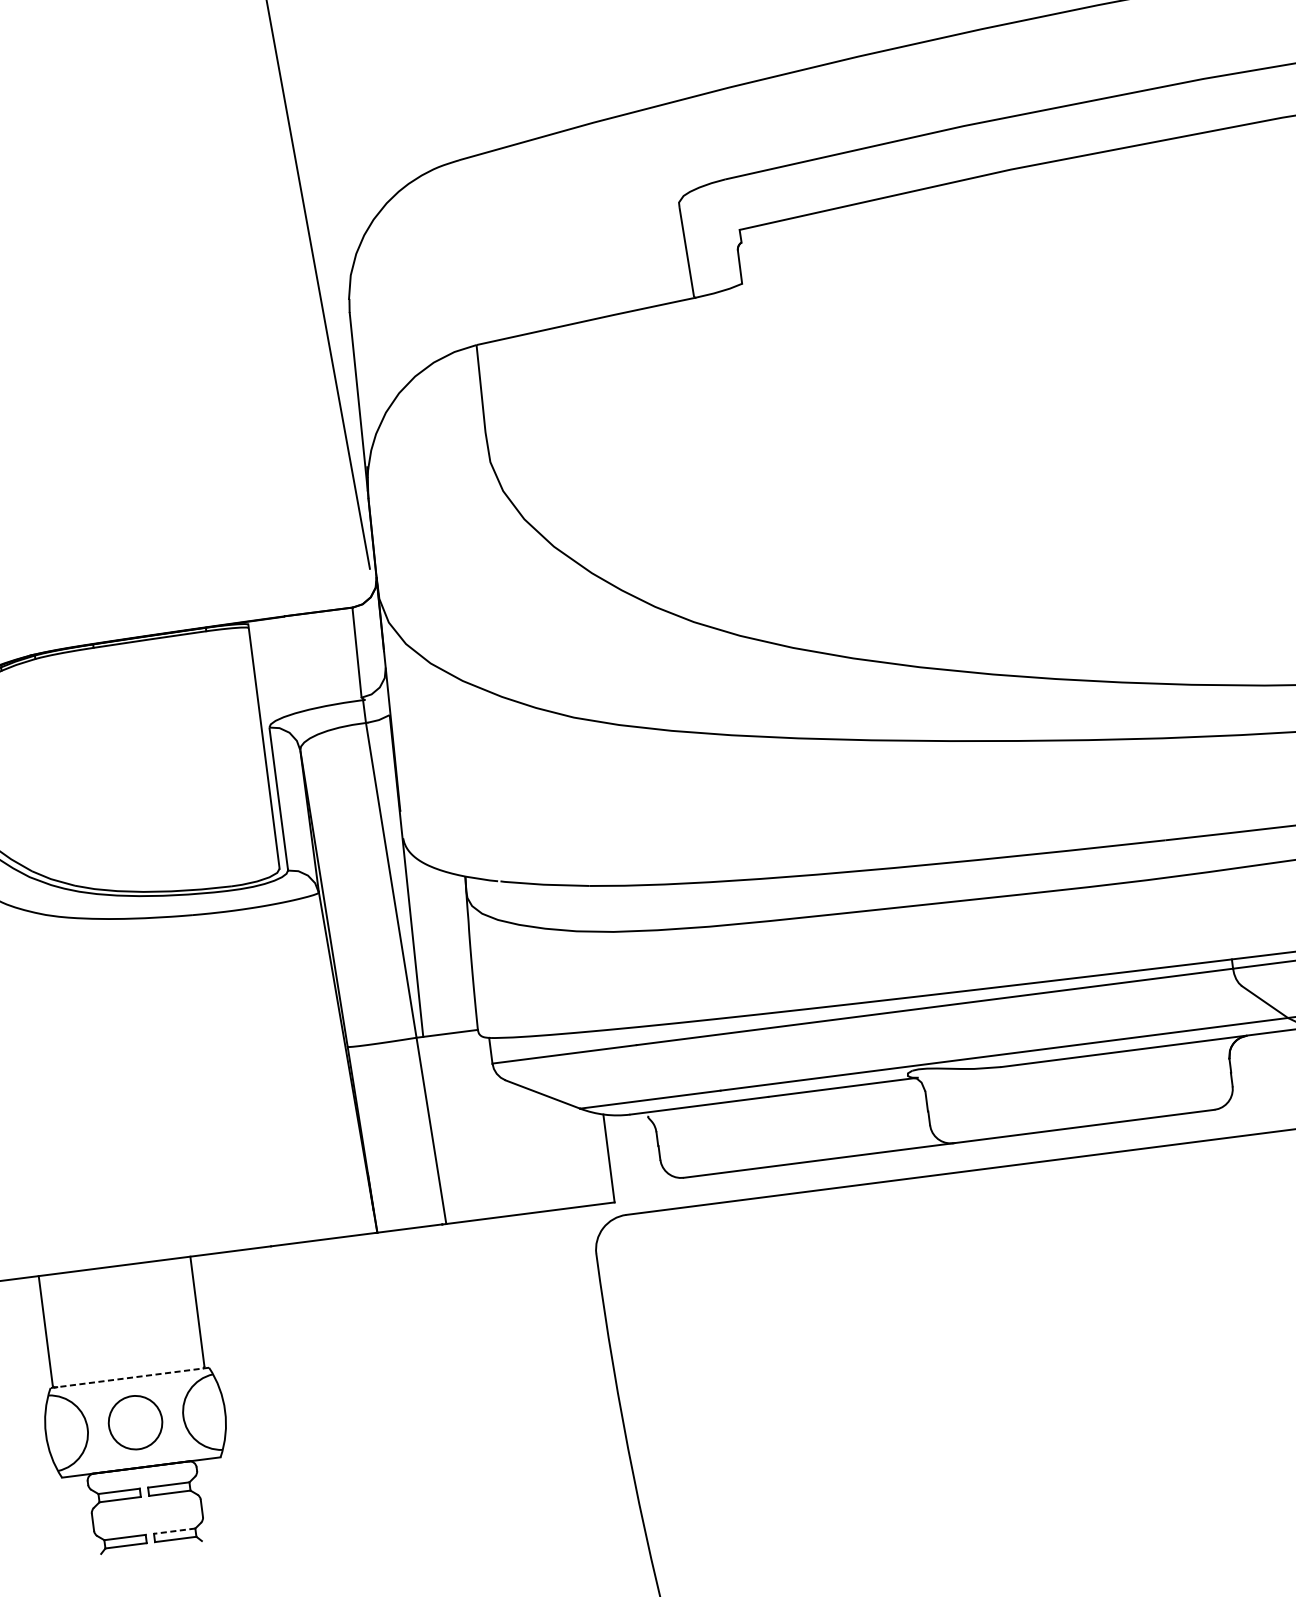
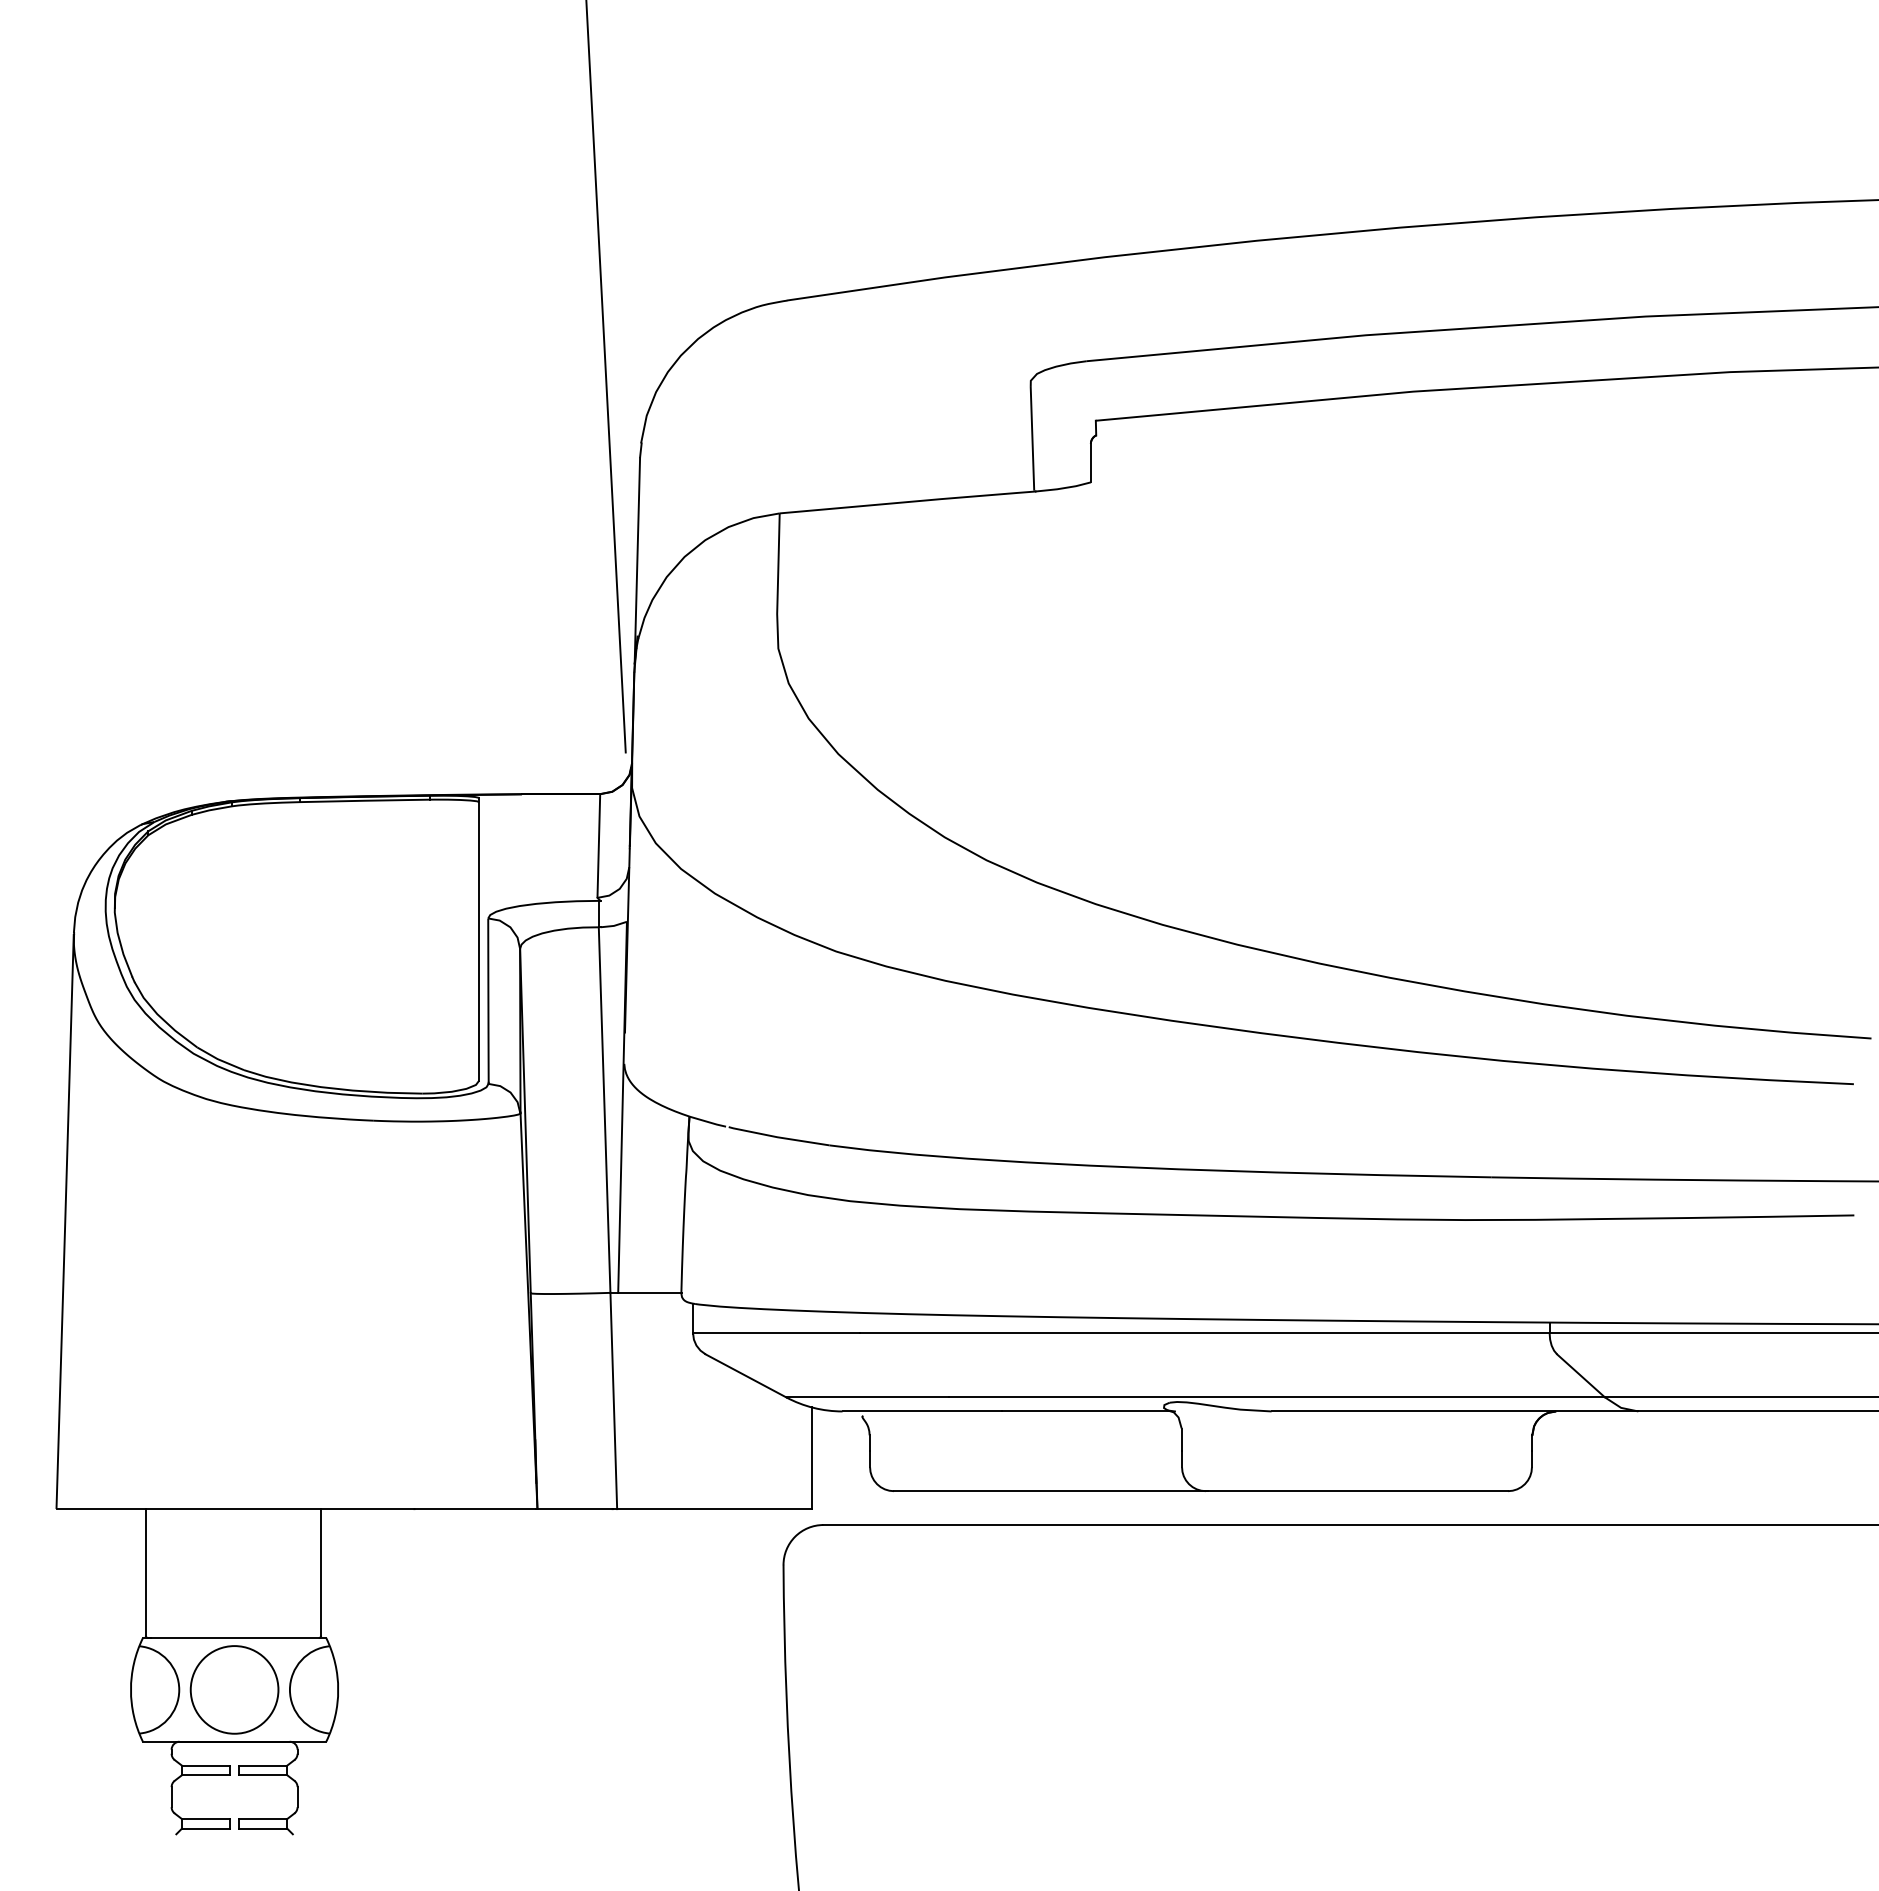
line: (129, 1378) -> (234, 1638), dashed -> solid
circle: (135, 1422) -> (234, 1689), size x1.43
line: (174, 1531) -> (263, 1819), dashed -> solid

